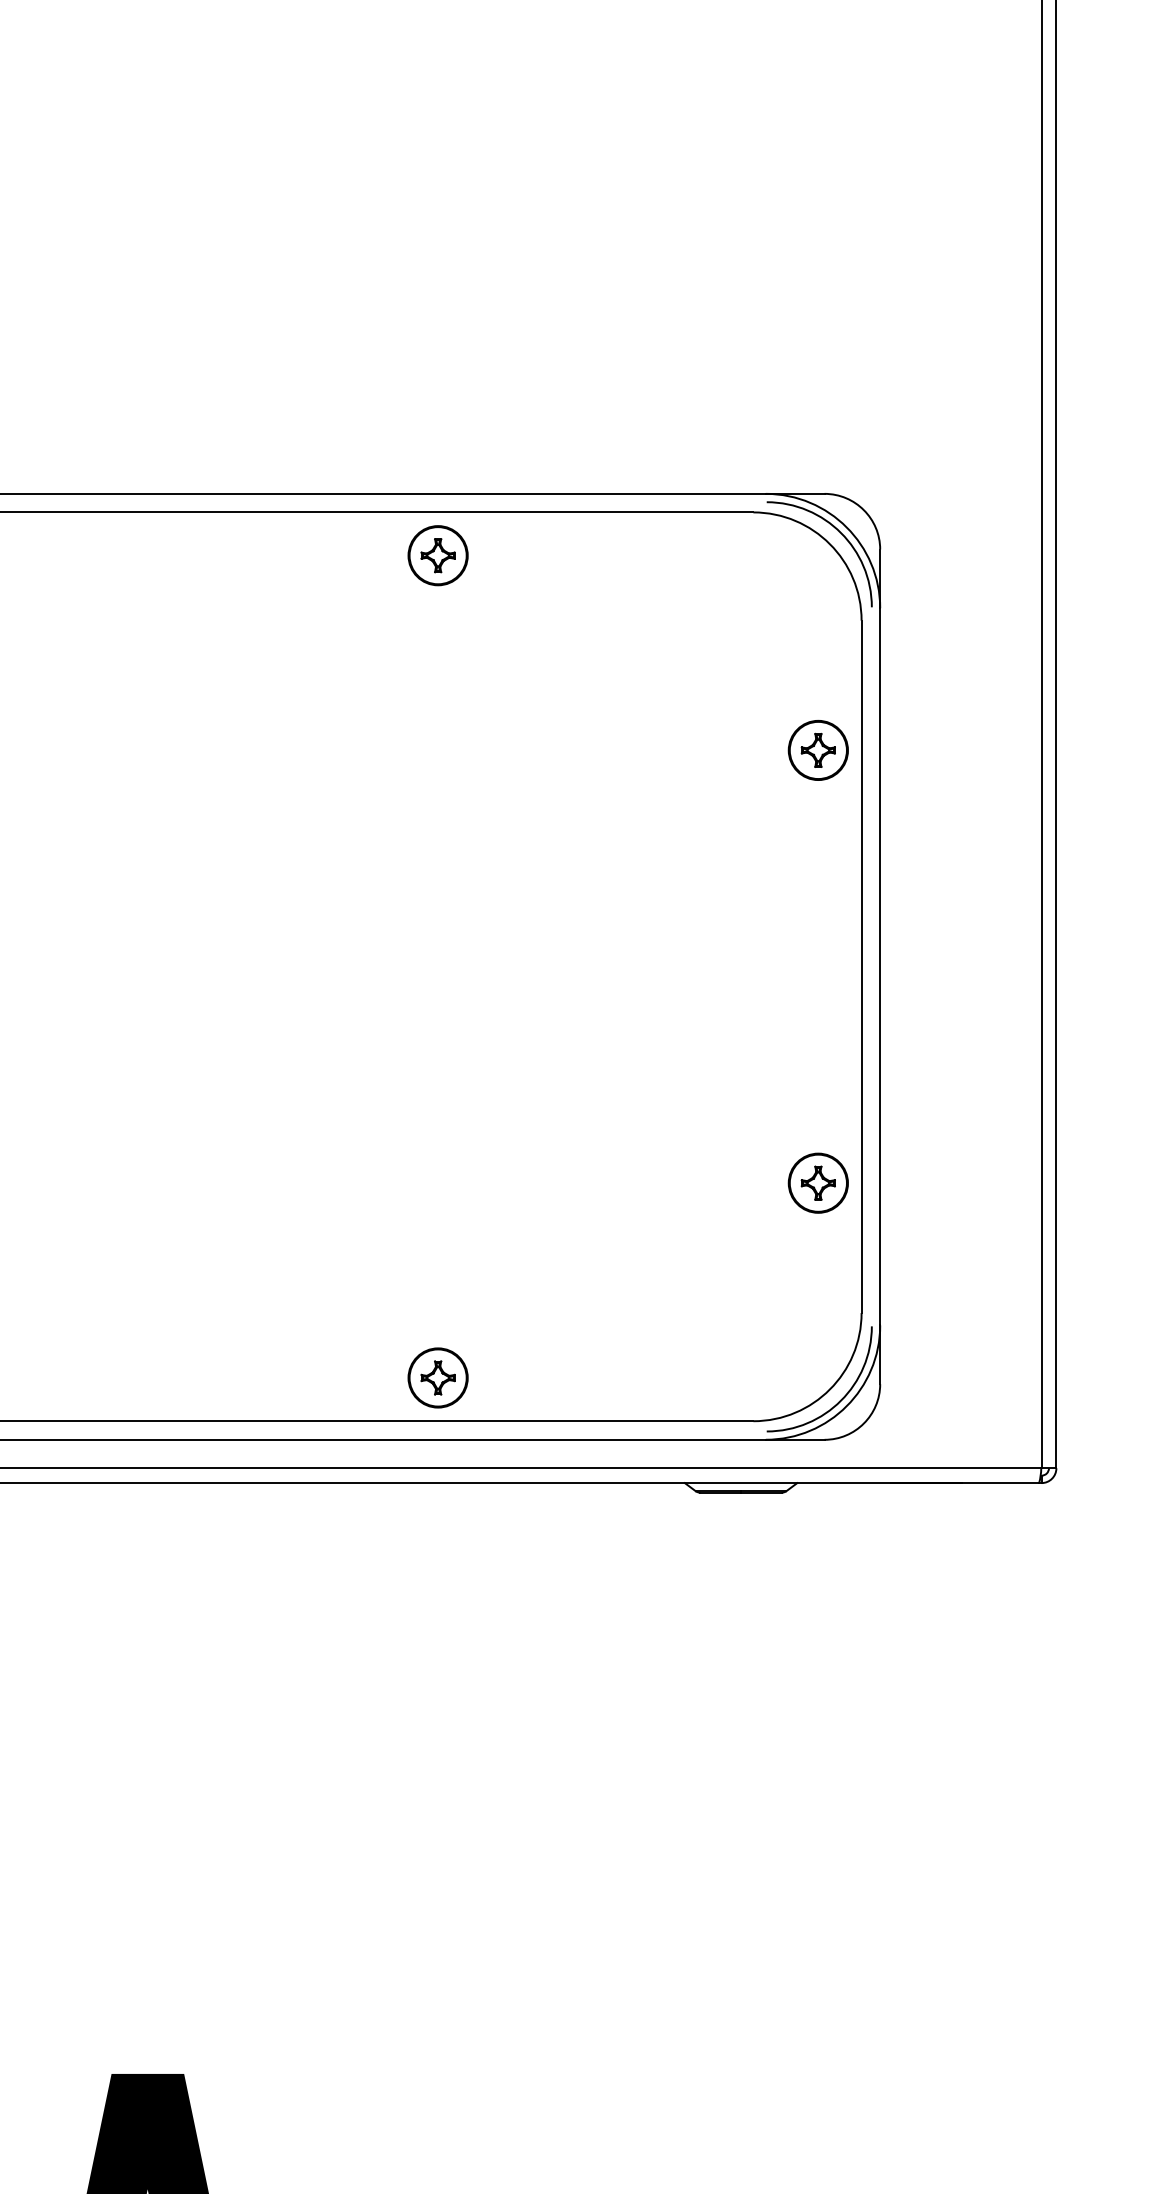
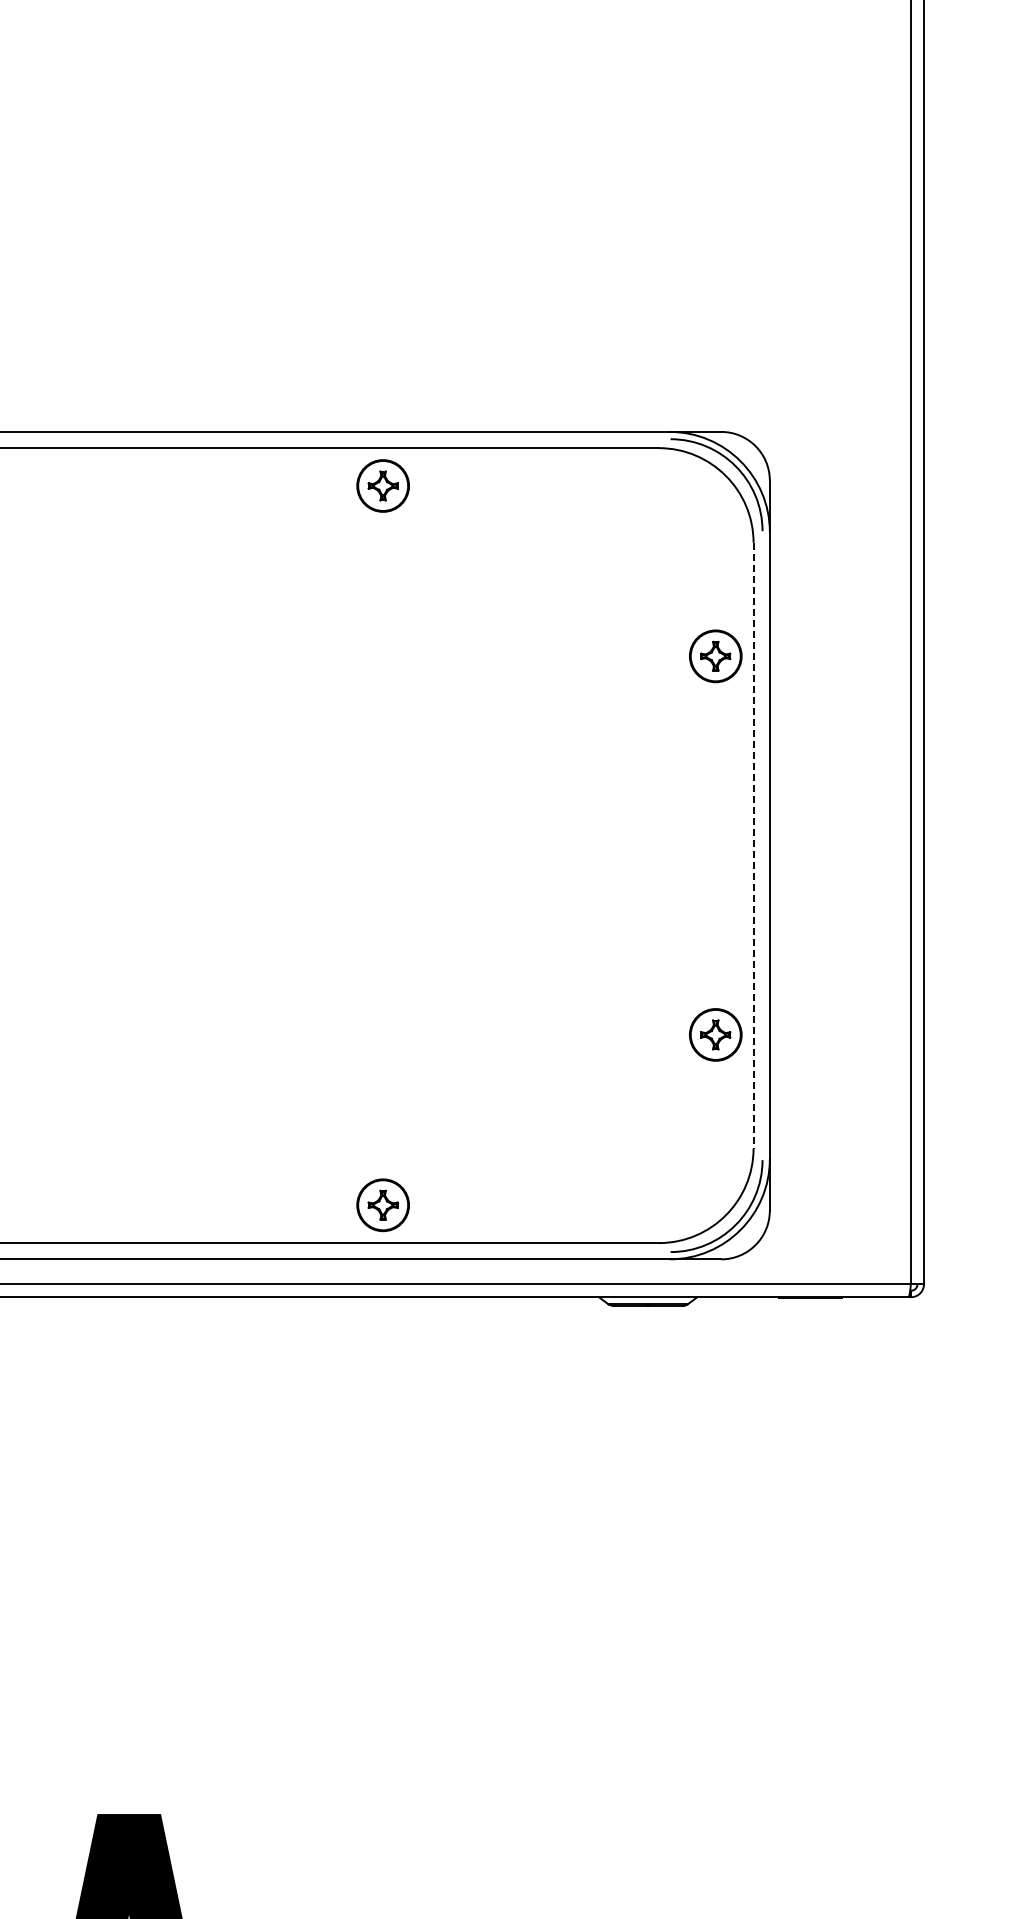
line: (861, 966) -> (753, 845), solid -> dashed

